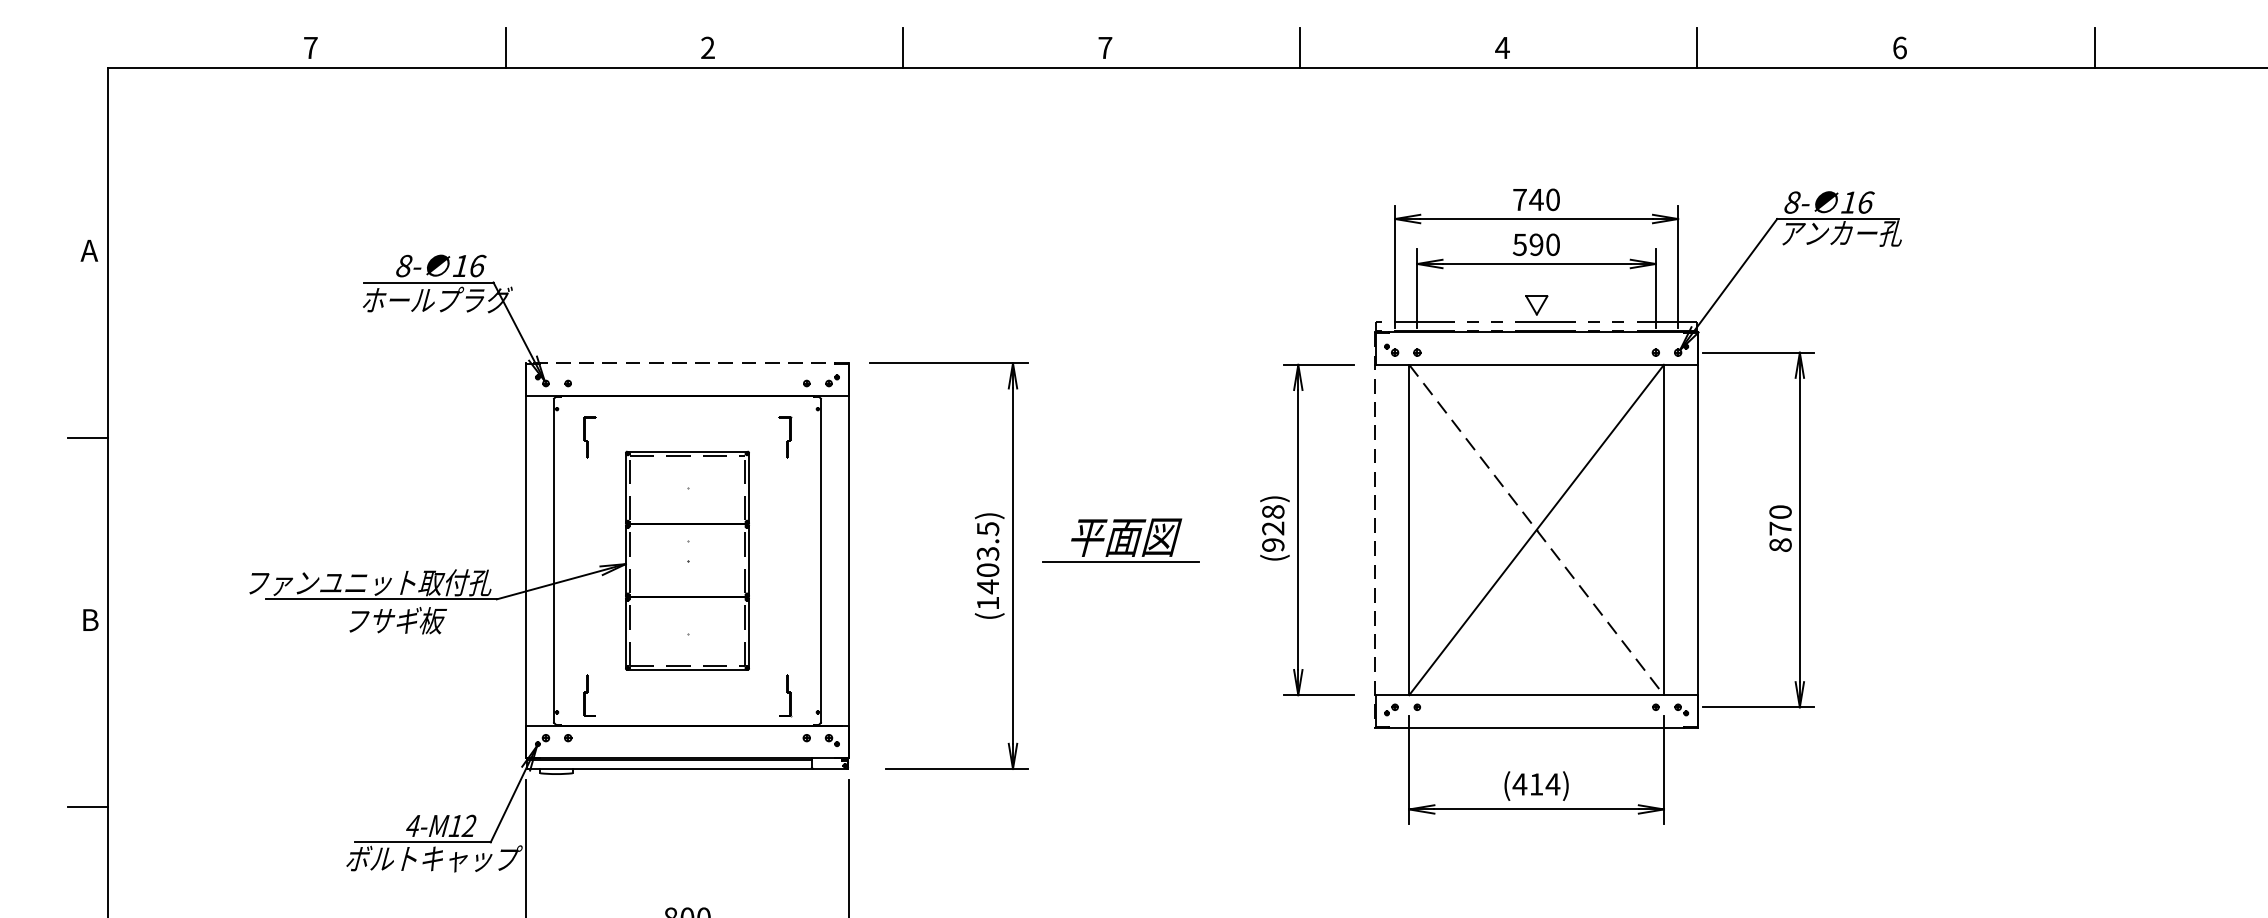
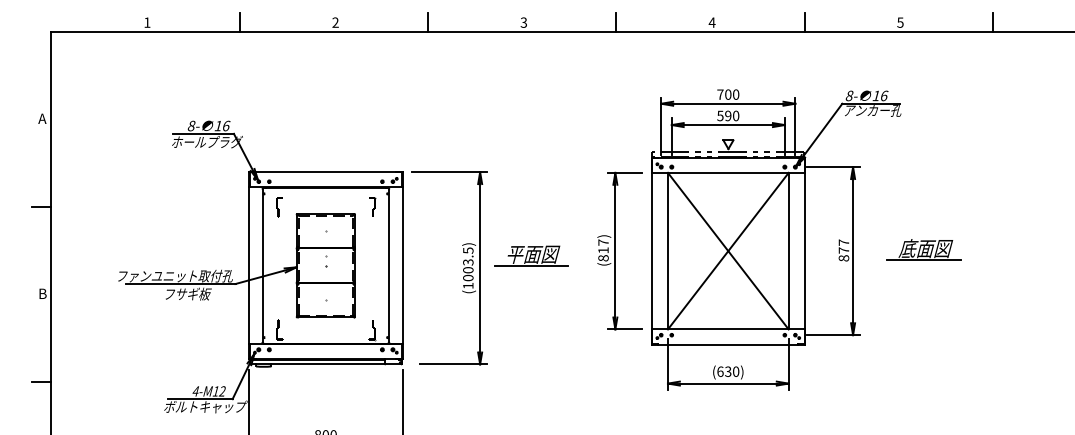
text: (311, 47) -> (147, 22), 7 -> 1
text: (1104, 47) -> (523, 22), 7 -> 3
text: (1899, 47) -> (900, 22), 6 -> 5
text: (1534, 199) -> (727, 94), 740 -> 700
line: (686, 364) -> (325, 172), dashed -> solid
text: (1779, 511) -> (843, 242), 870 -> 877
part: (1948, 526) -> (923, 249), added
text: (1273, 528) -> (603, 250), (928) -> (817)
line: (1374, 530) -> (651, 251), dashed -> solid
line: (1536, 530) -> (728, 251), dashed -> solid
text: (988, 585) -> (468, 277), (1403.5) -> (1003.5)
text: (1534, 783) -> (727, 371), (414) -> (630)

